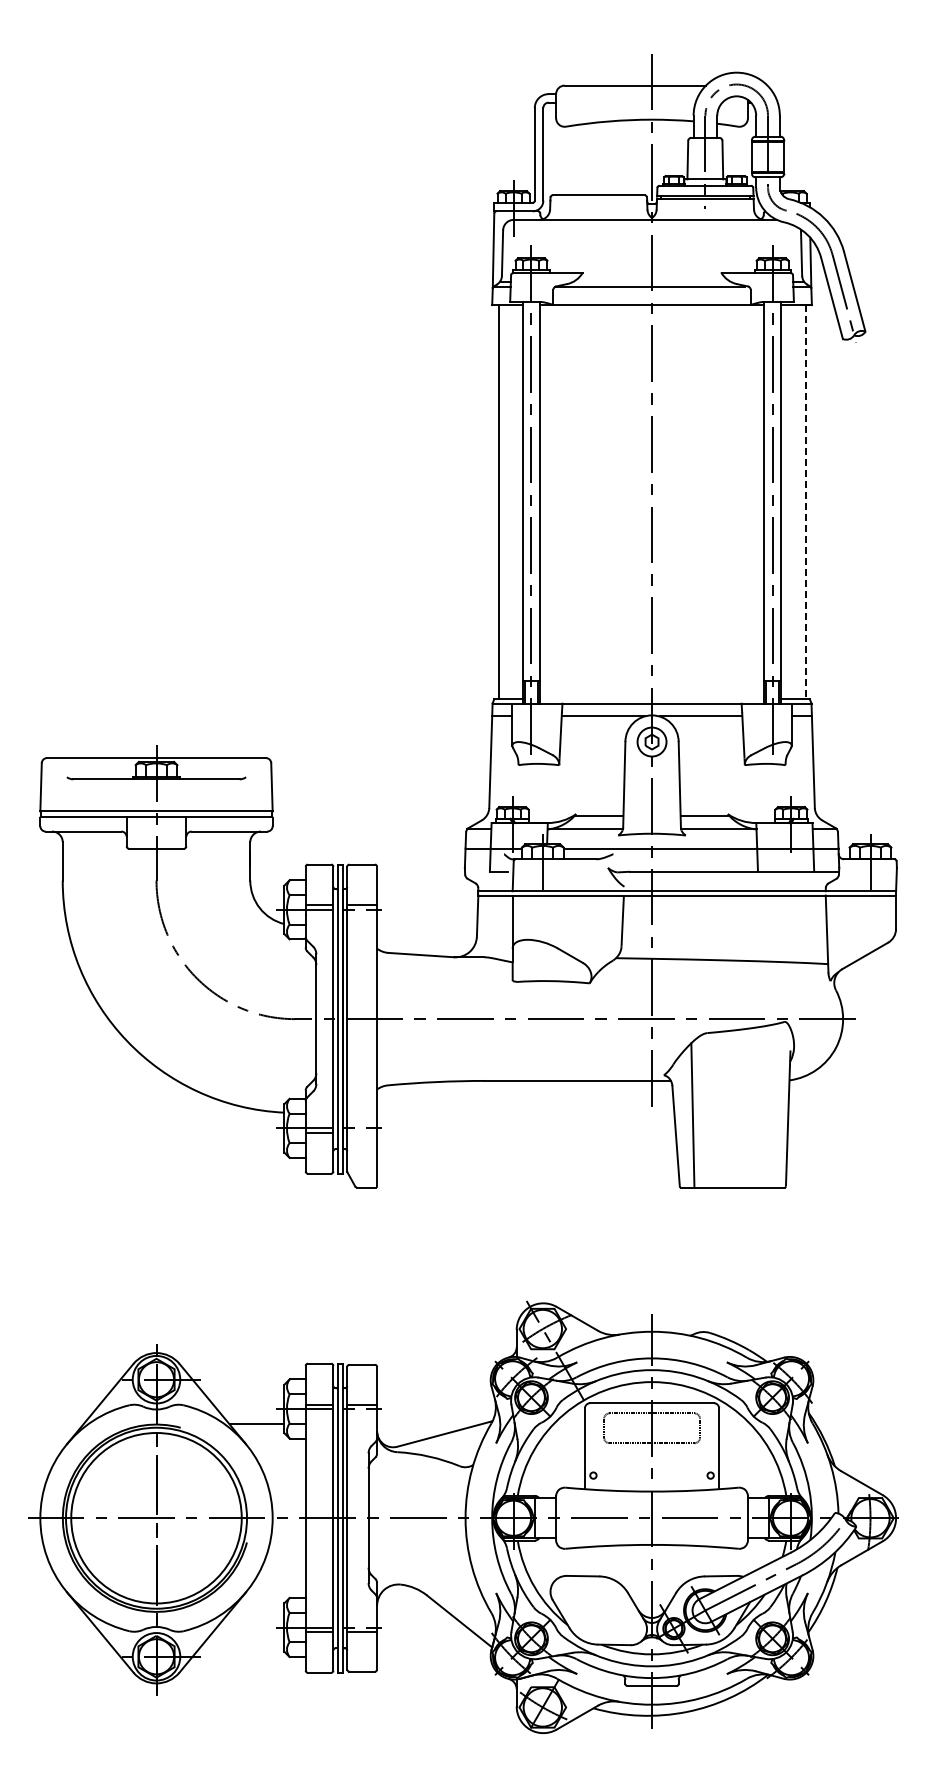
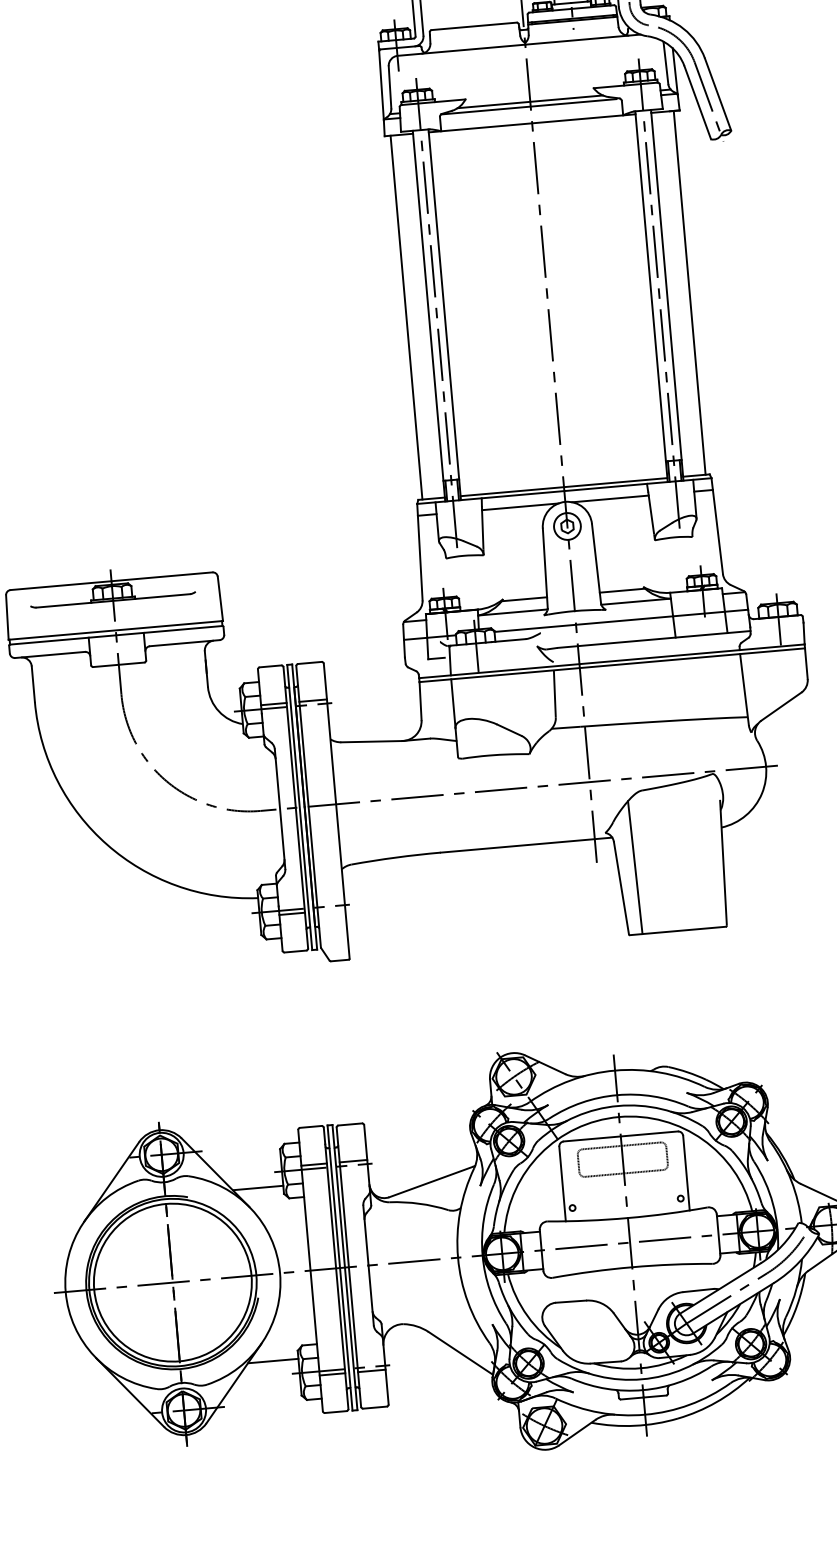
line: (651, 281) -> (529, 101), added
line: (805, 502) -> (689, 293), dashed -> solid
line: (652, 699) -> (564, 487), added
line: (256, 1612) -> (272, 1361), added

